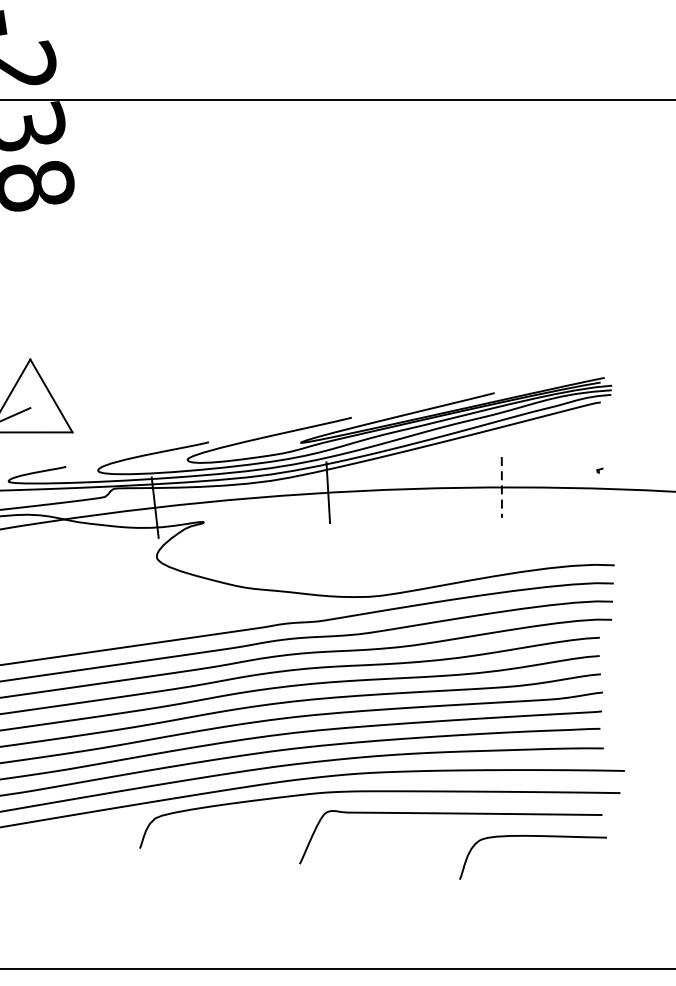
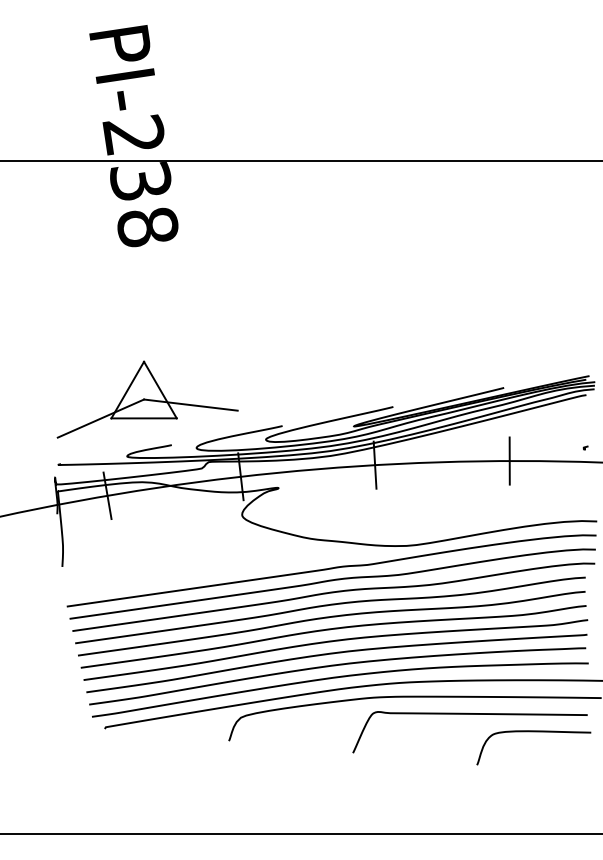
line: (90, 414) -> (190, 404), added
line: (501, 488) -> (509, 461), dashed -> solid

